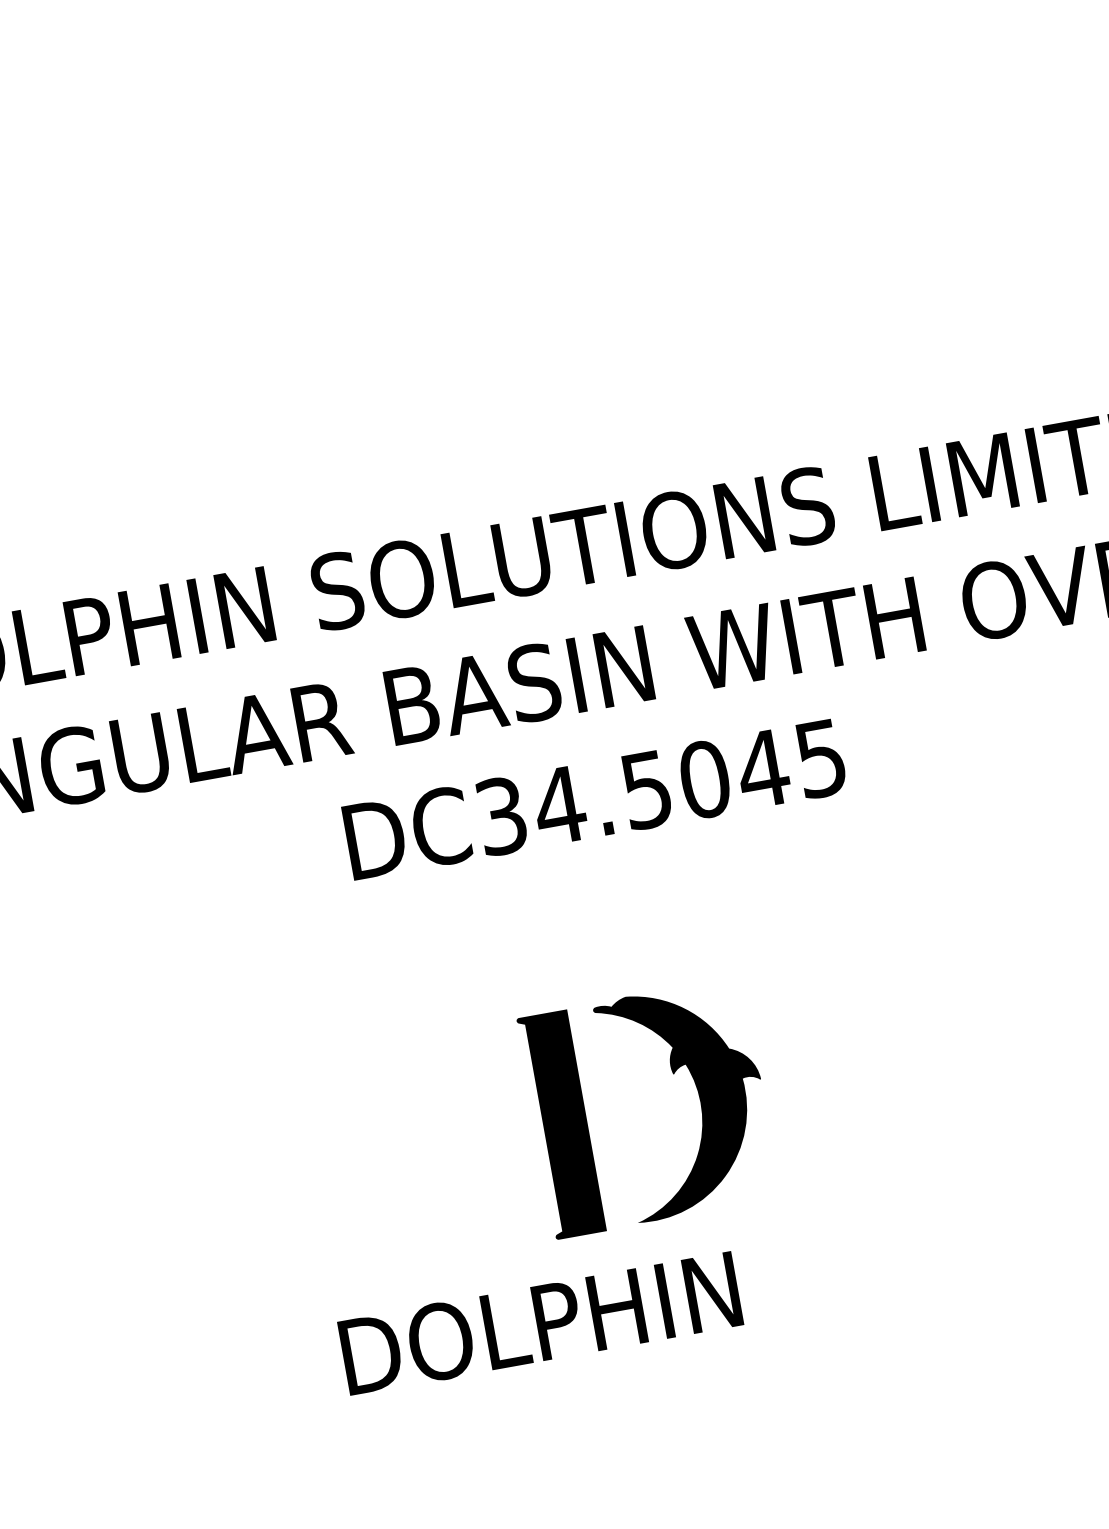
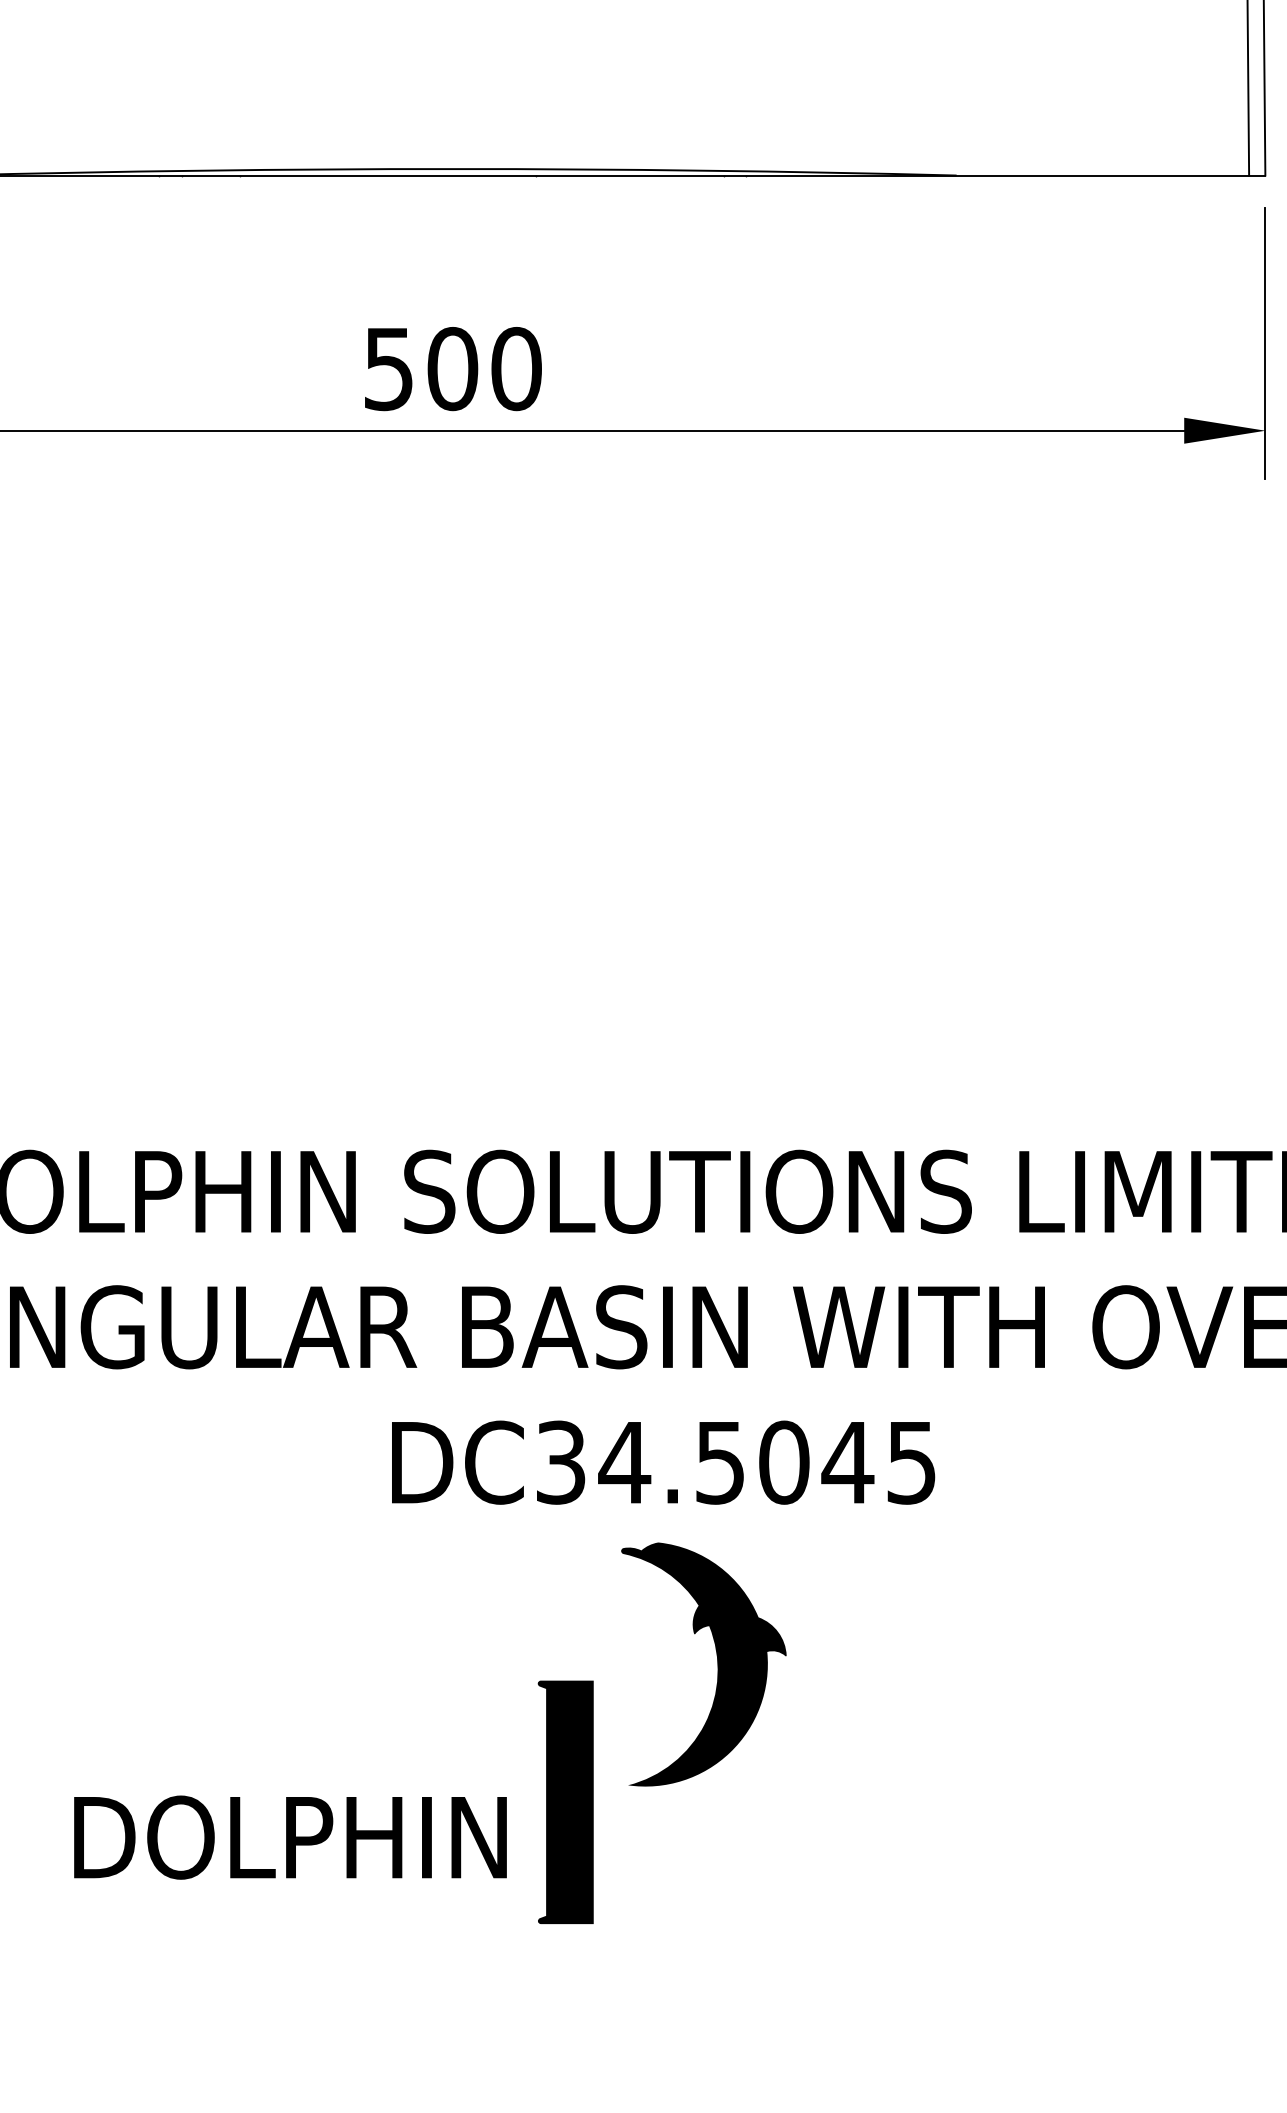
part: (699, 1098) -> (717, 1664), moved
text: (540, 1323) -> (290, 1837), moved

